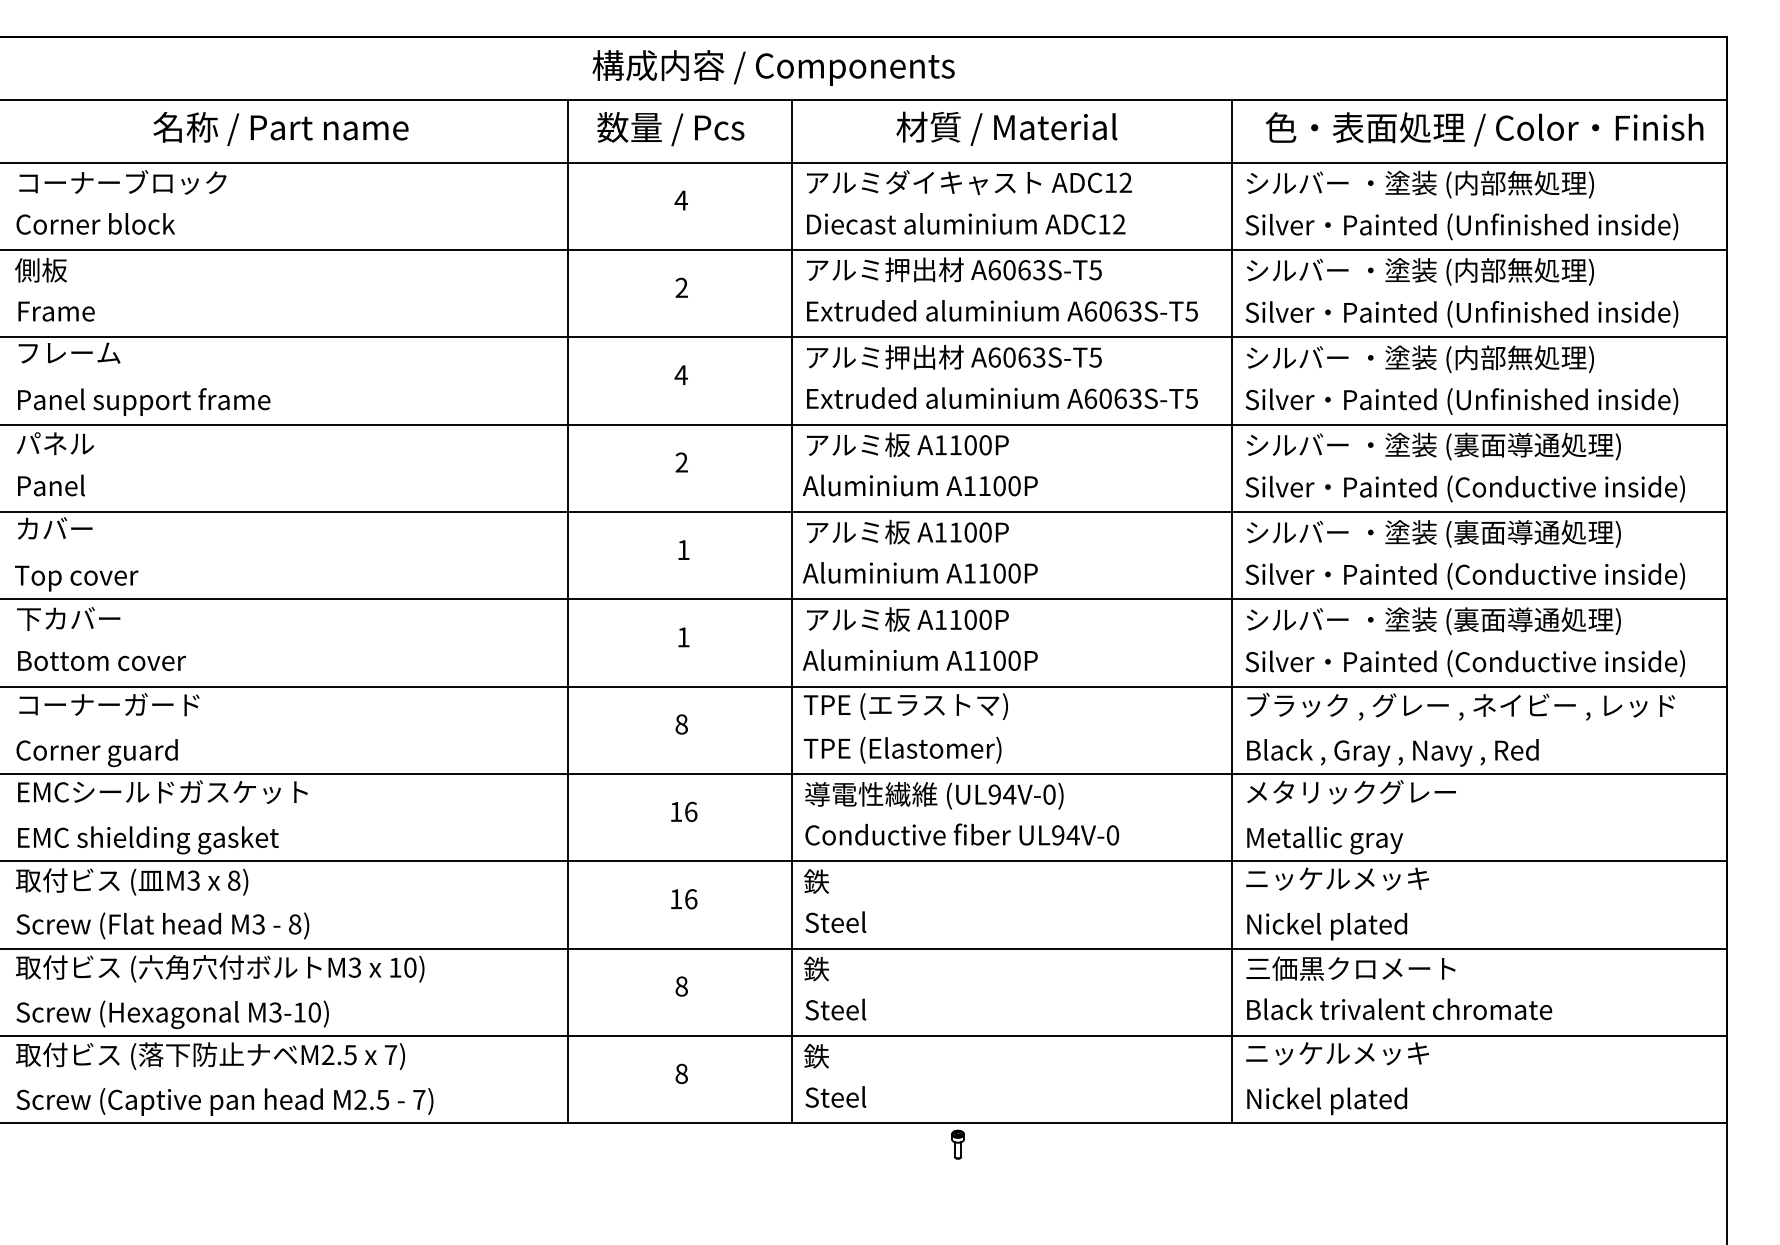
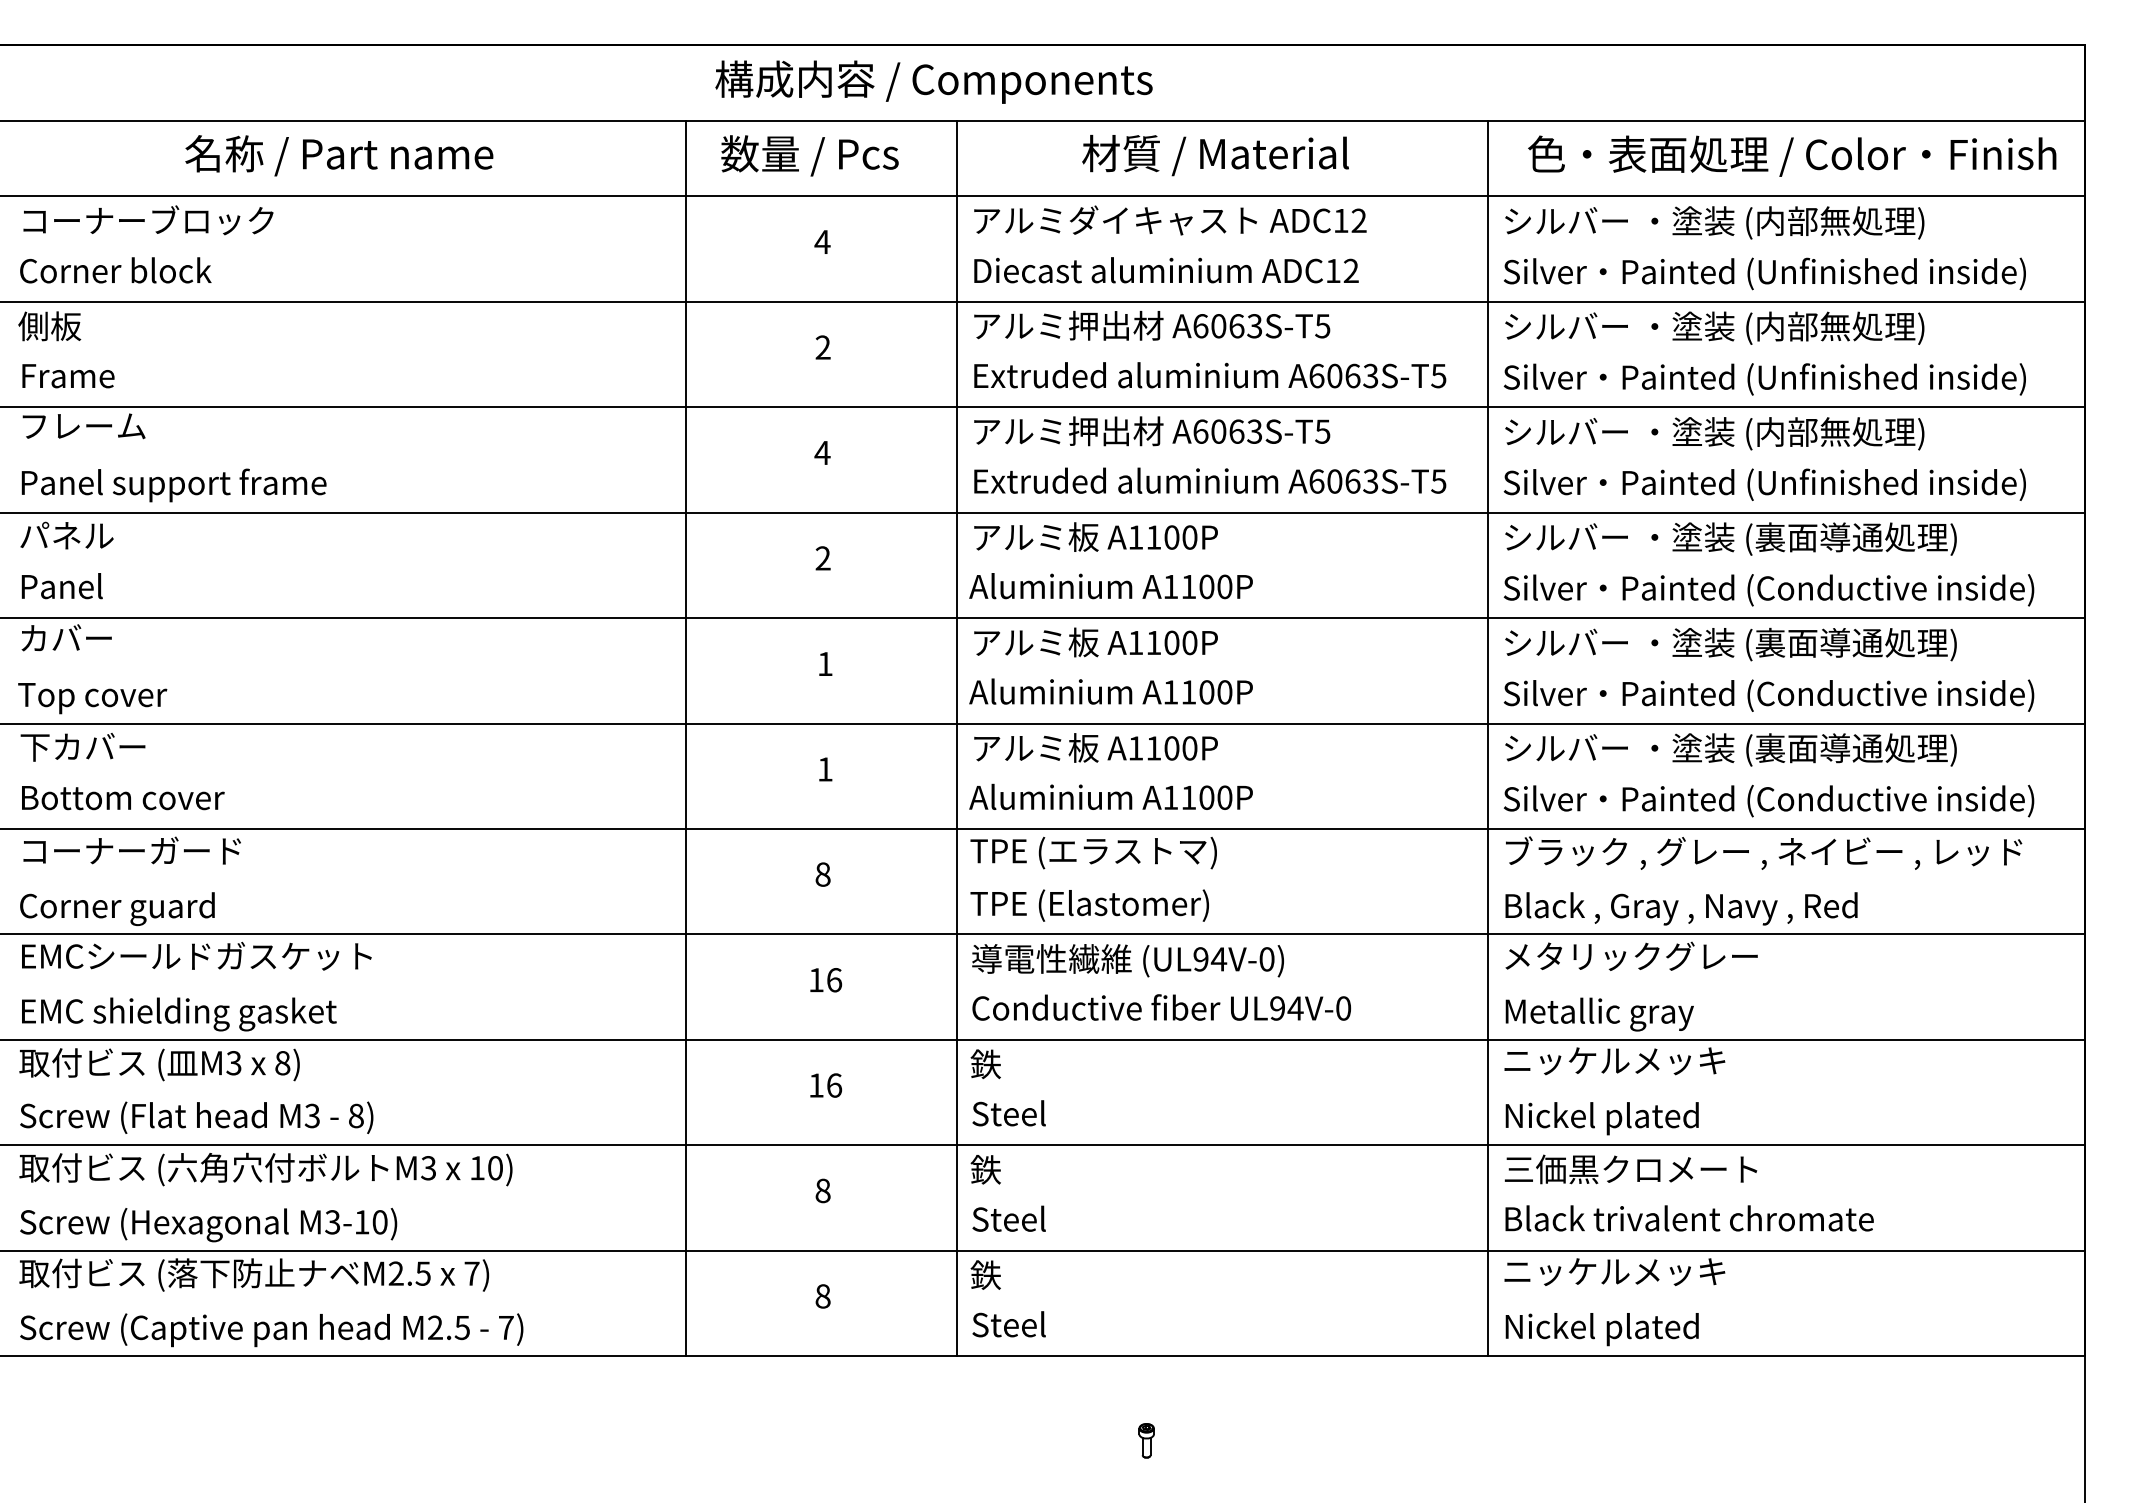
part: (957, 1144) -> (1146, 1440), moved

